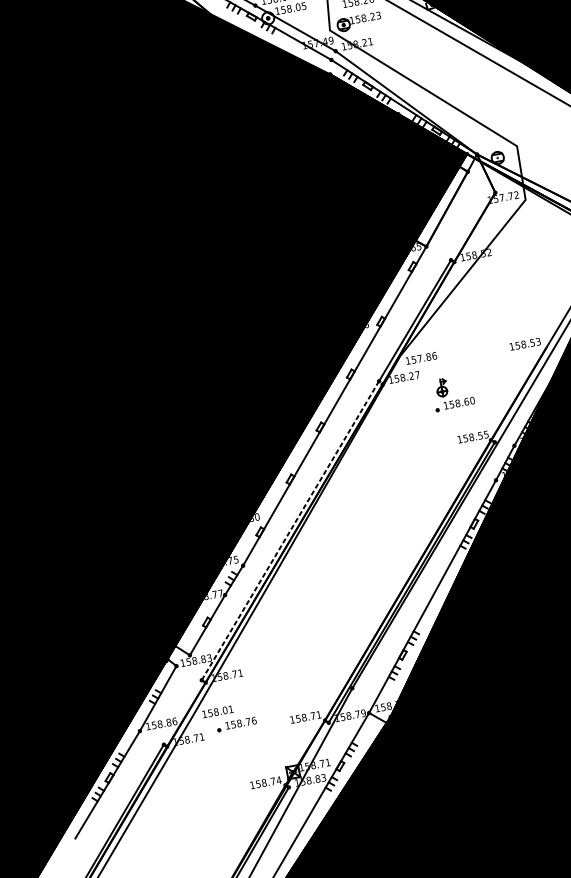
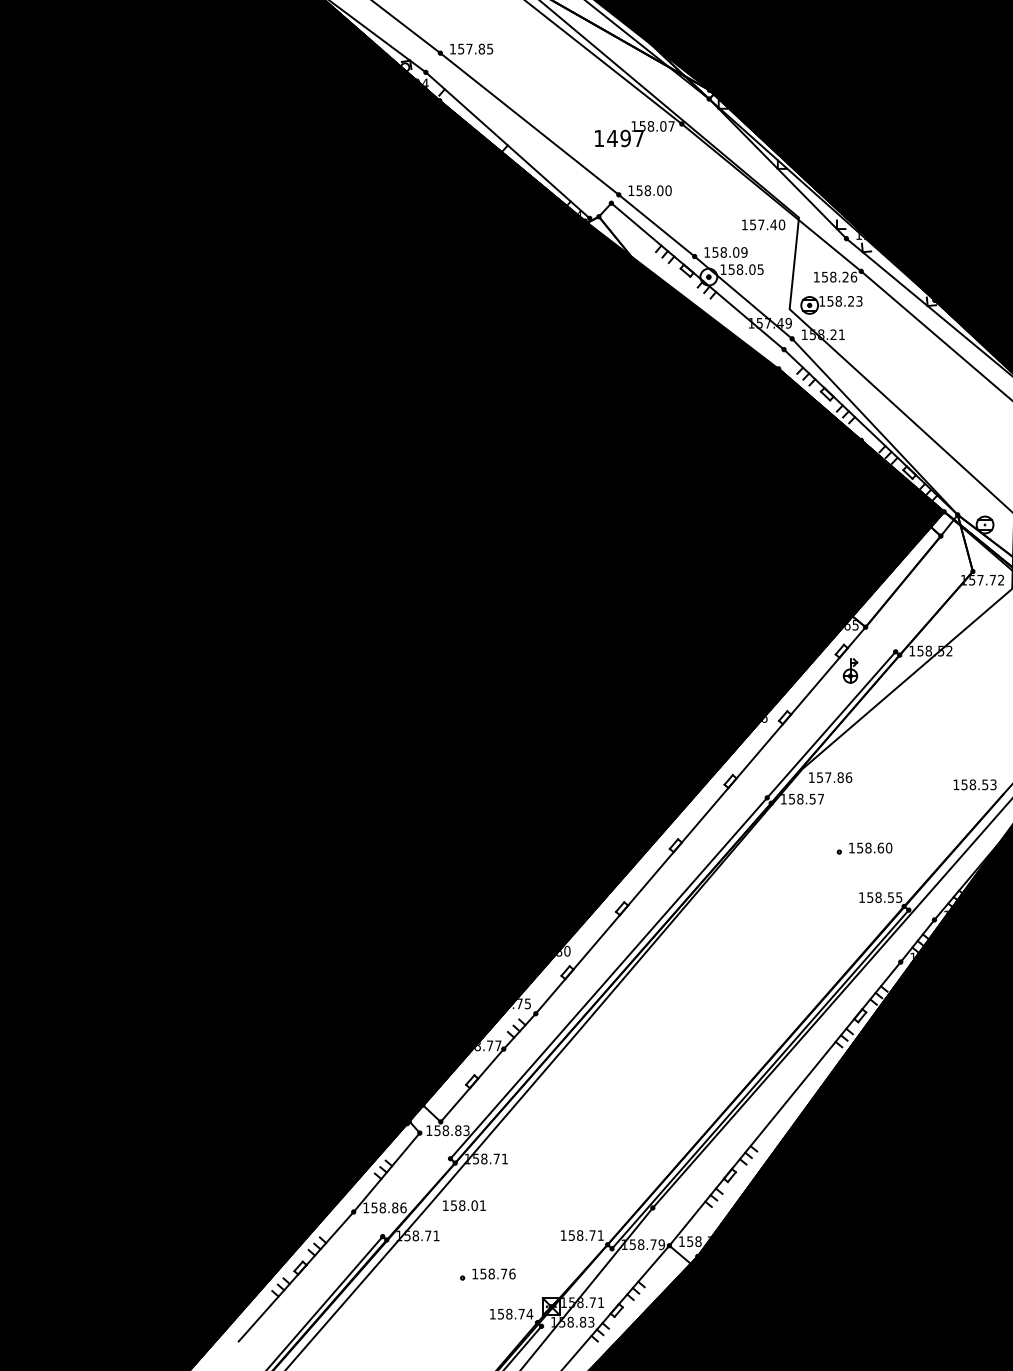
text: (411, 375) -> (812, 798), 158.27 -> 158.57
part: (441, 387) -> (850, 670), moved
line: (290, 530) -> (608, 978), dashed -> solid
part: (236, 724) -> (487, 1274), moved

